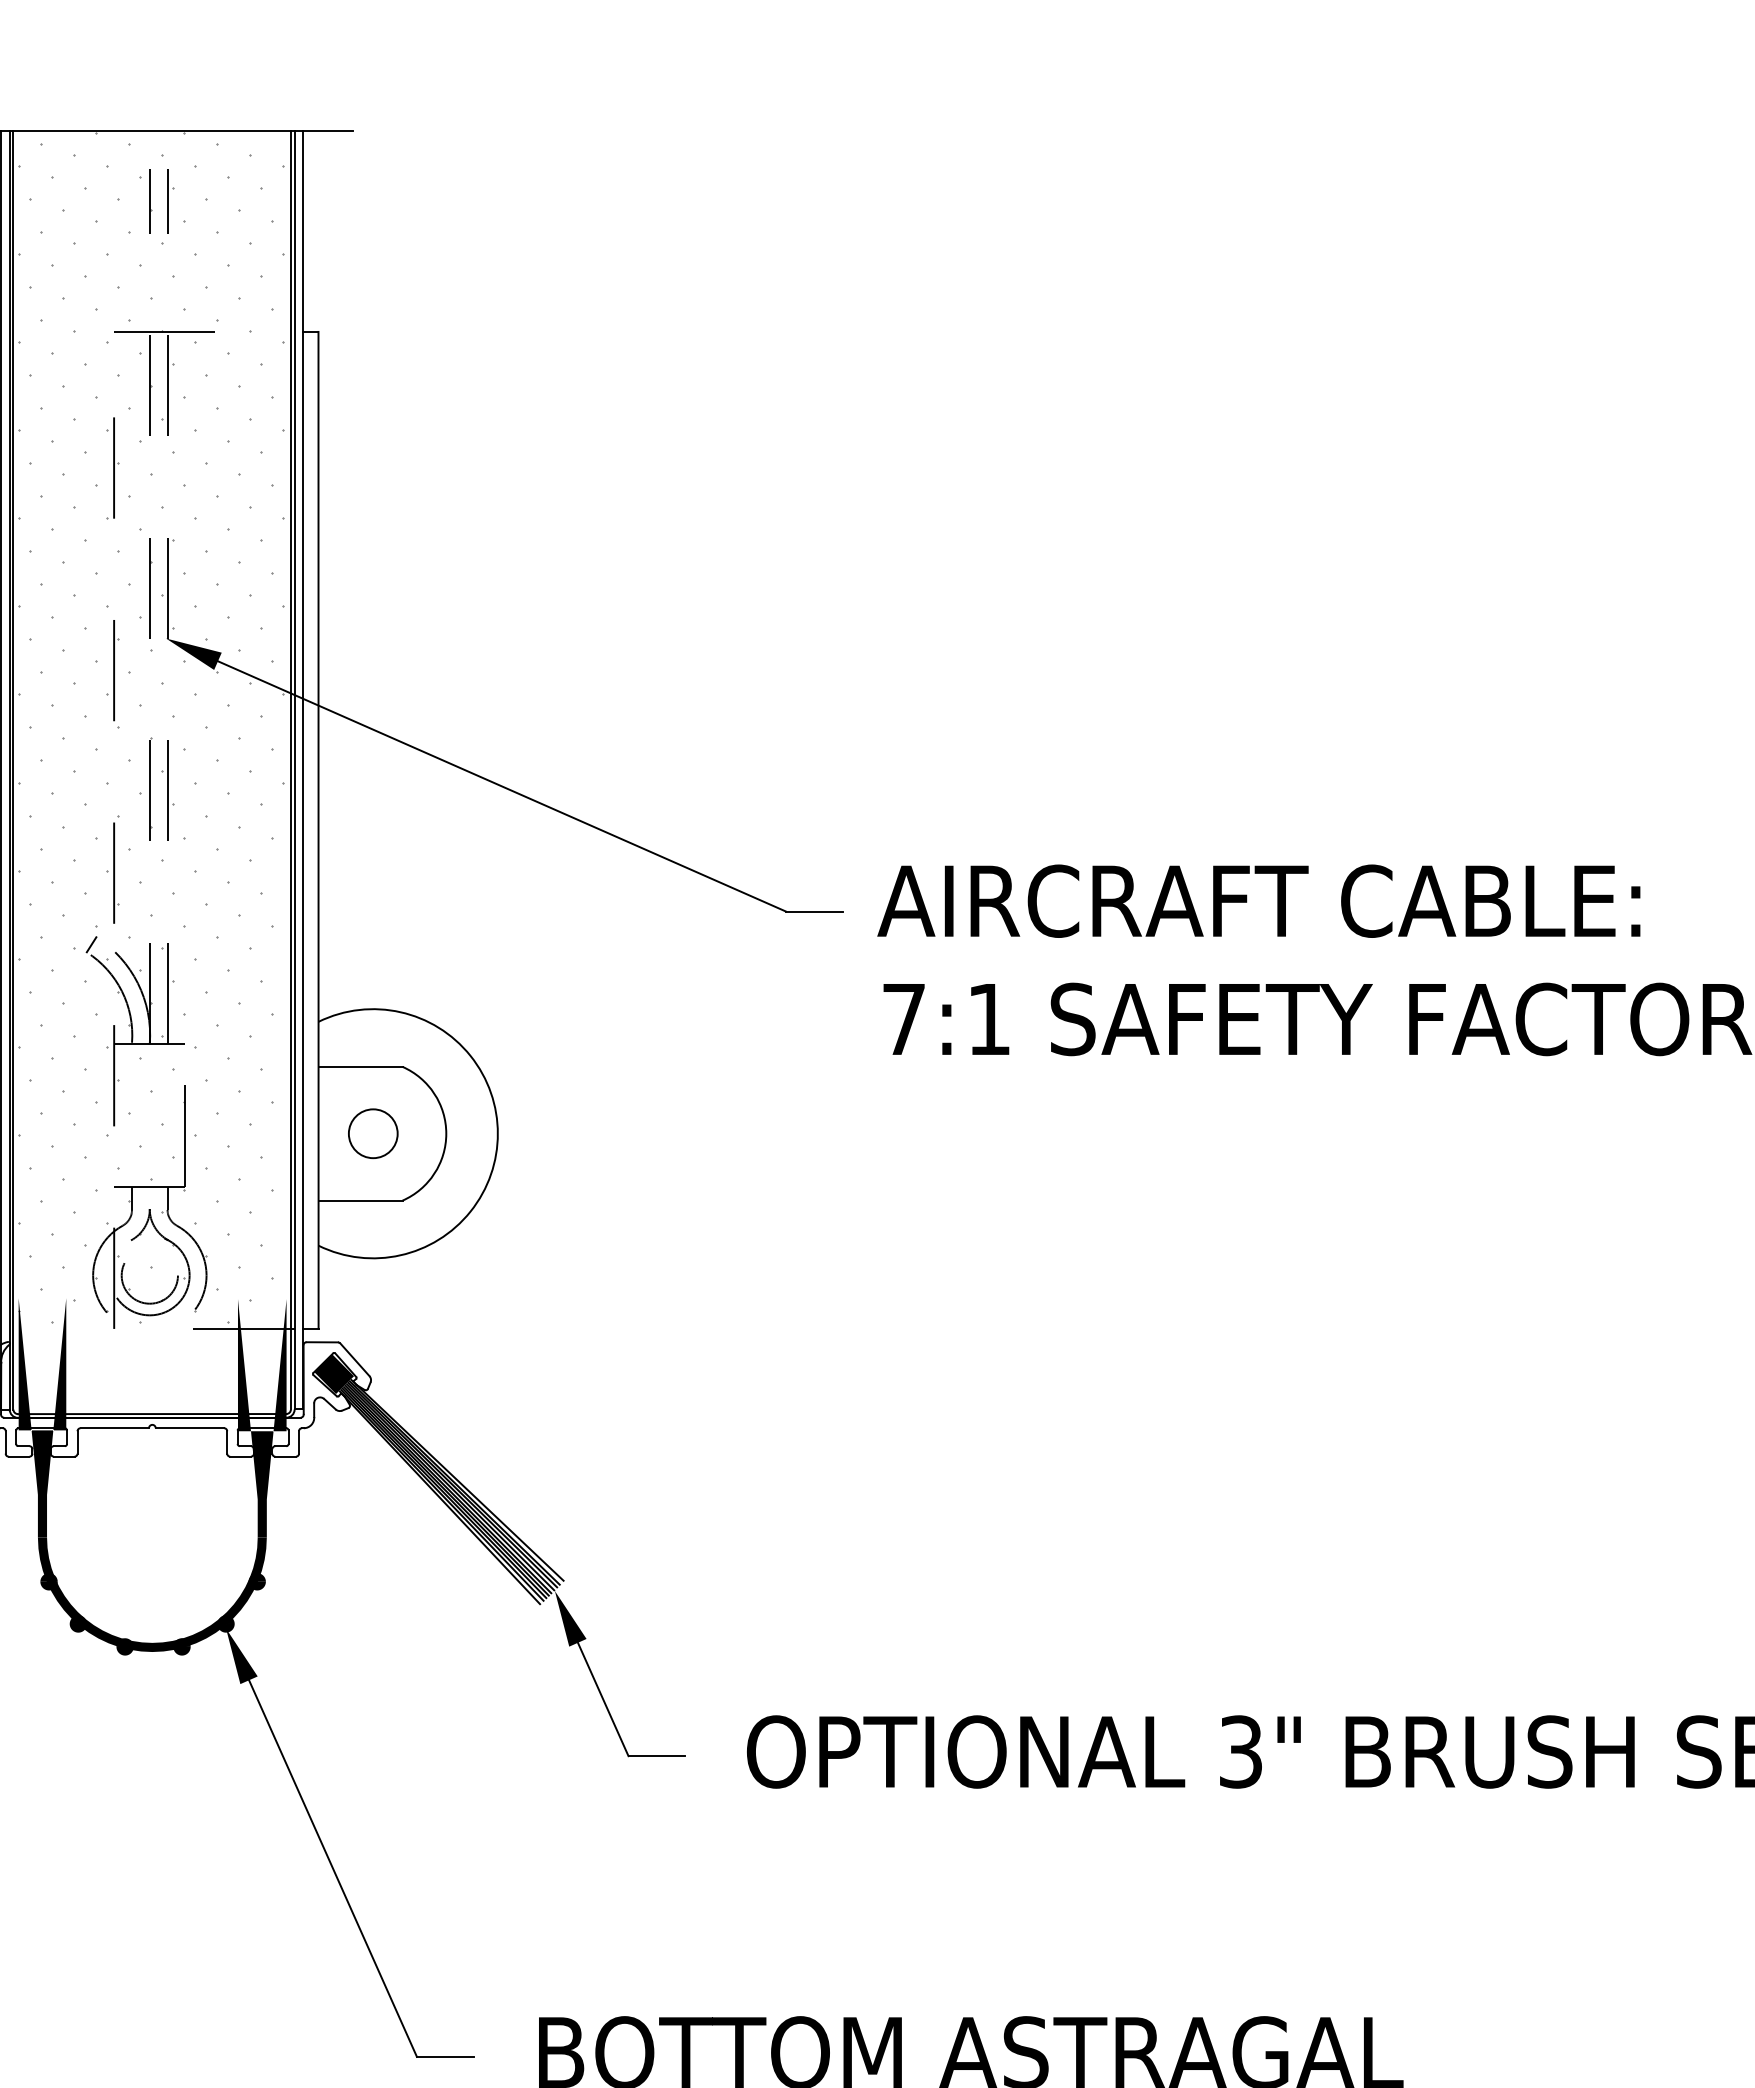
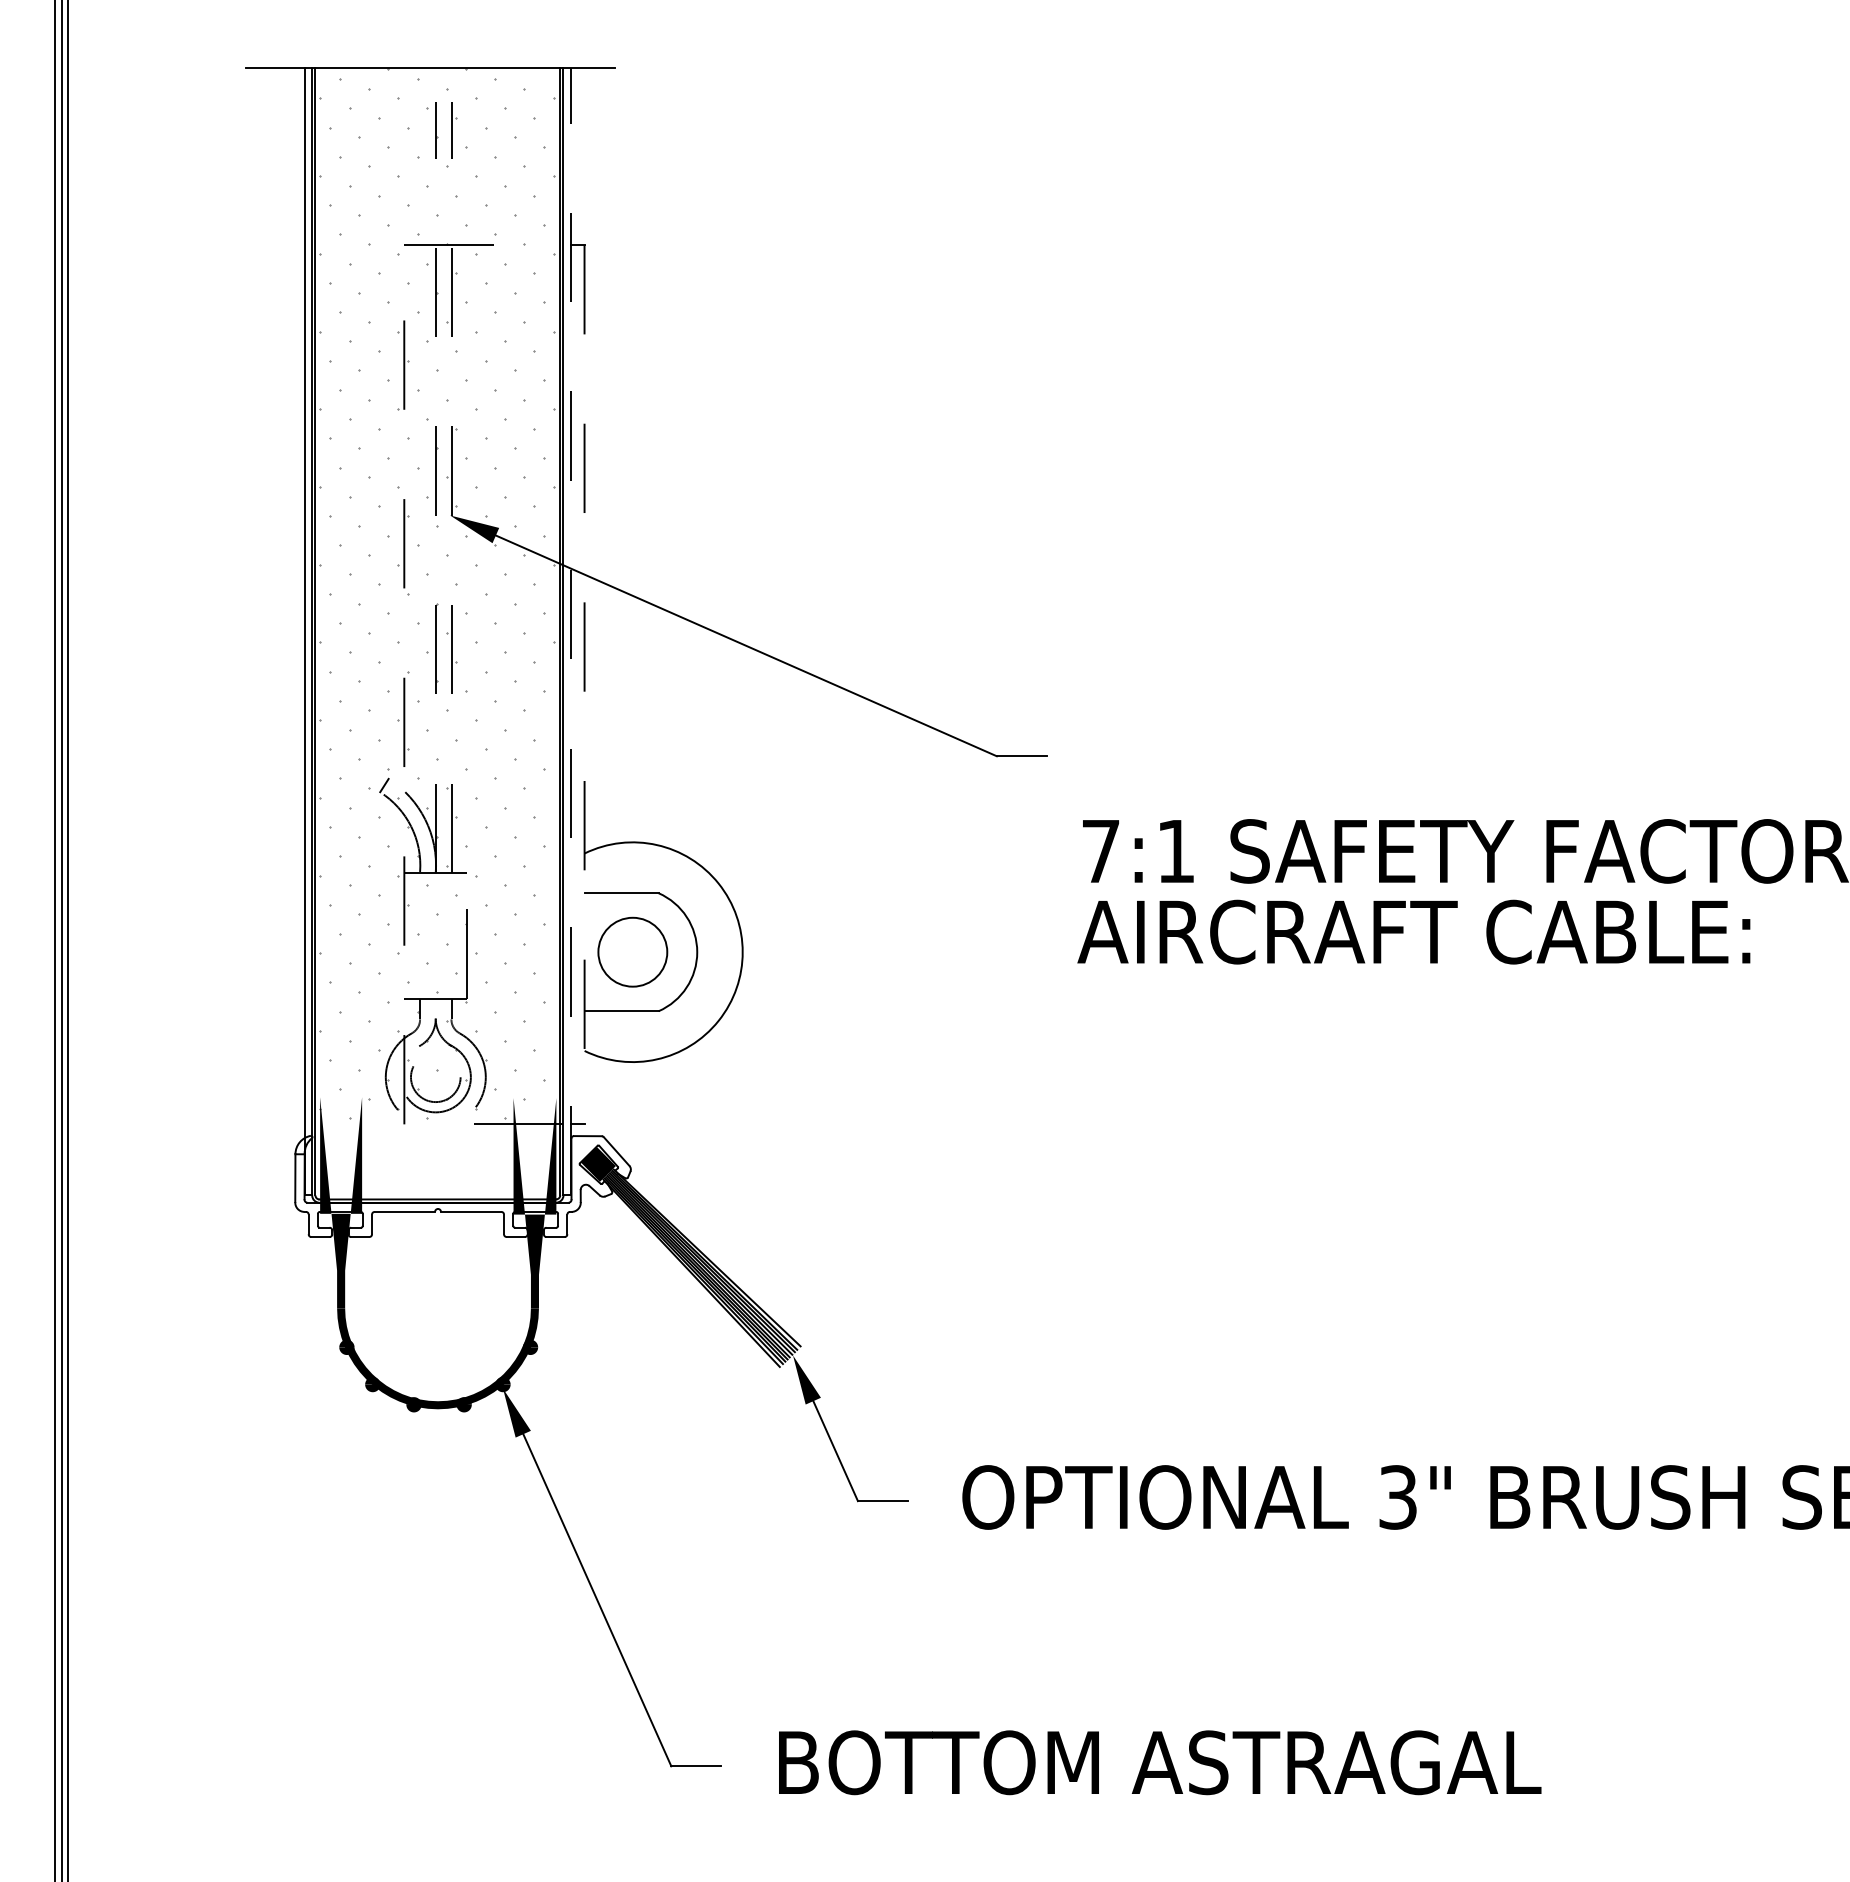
line: (303, 770) -> (571, 631), solid -> dashed
line: (318, 830) -> (584, 684), solid -> dashed
text: (1258, 900) -> (1413, 931), moved
circle: (372, 1132) -> (632, 951), size x1.6

